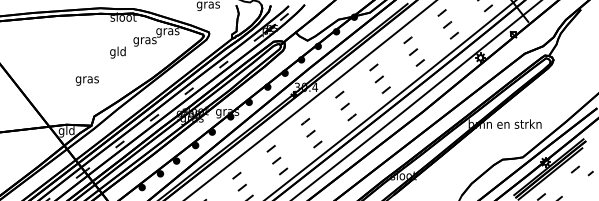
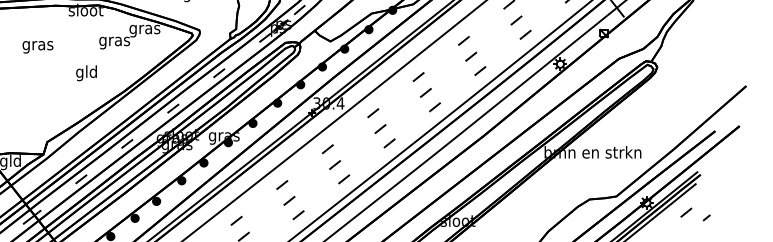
text: (117, 52) -> (85, 73), moved
text: (86, 80) -> (36, 46), moved

